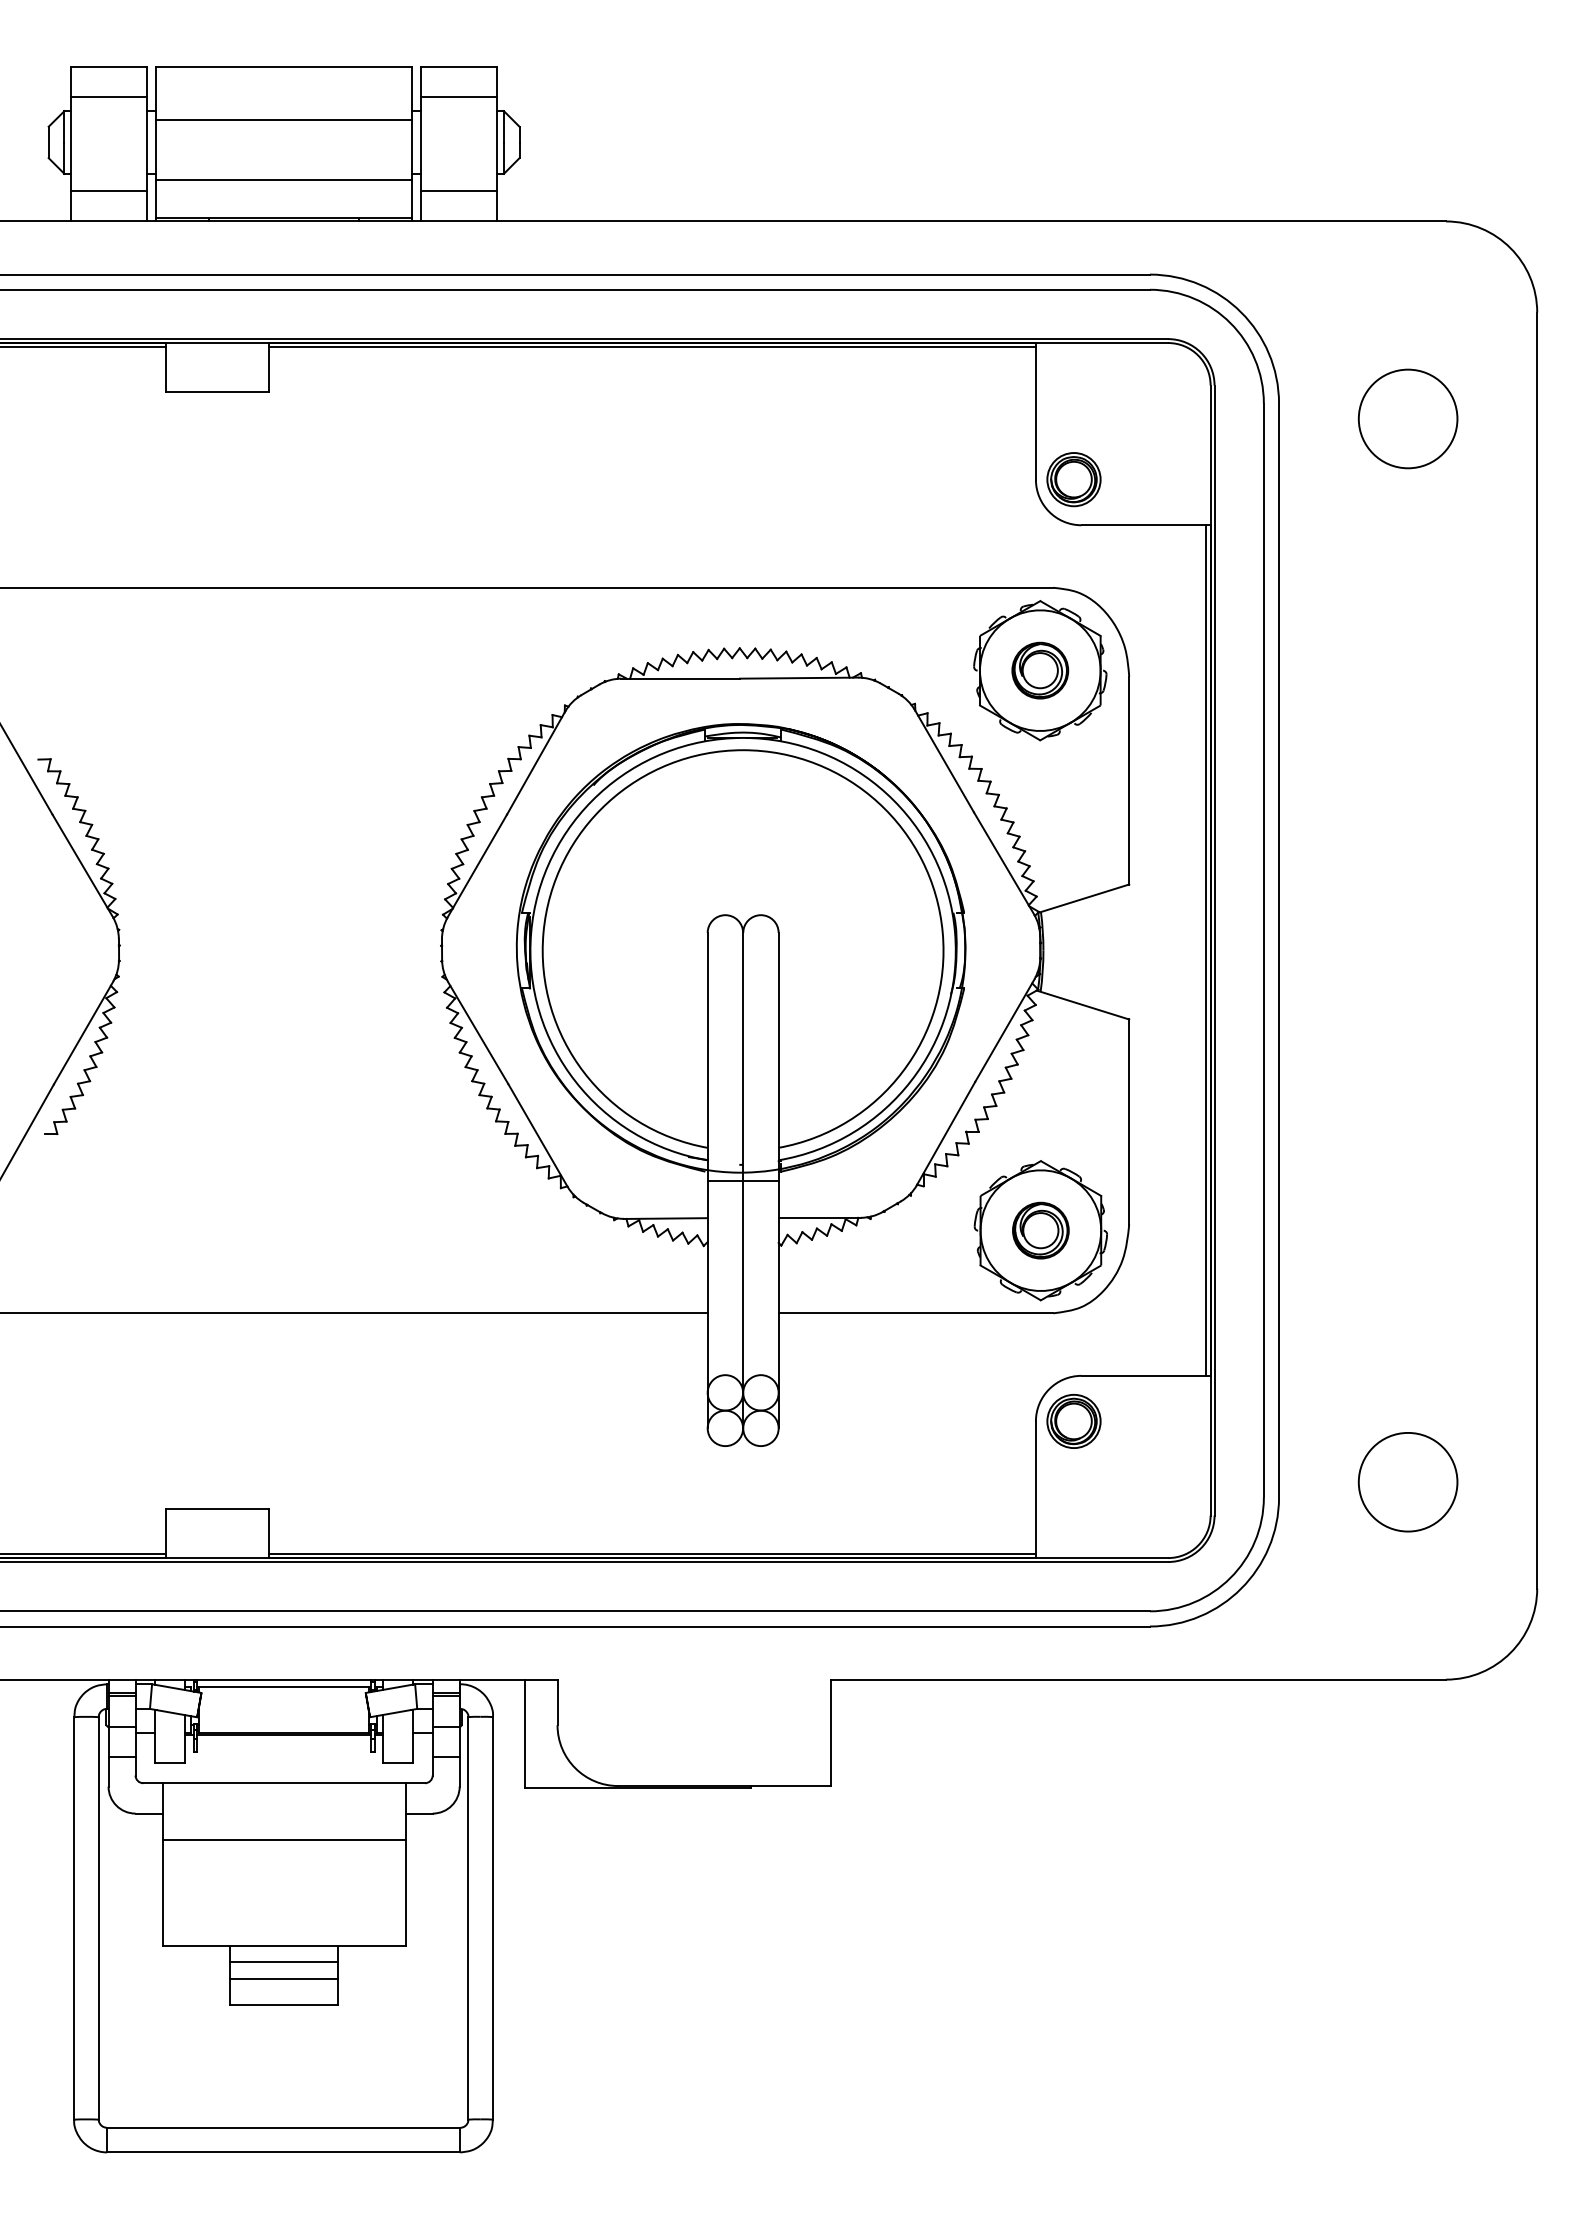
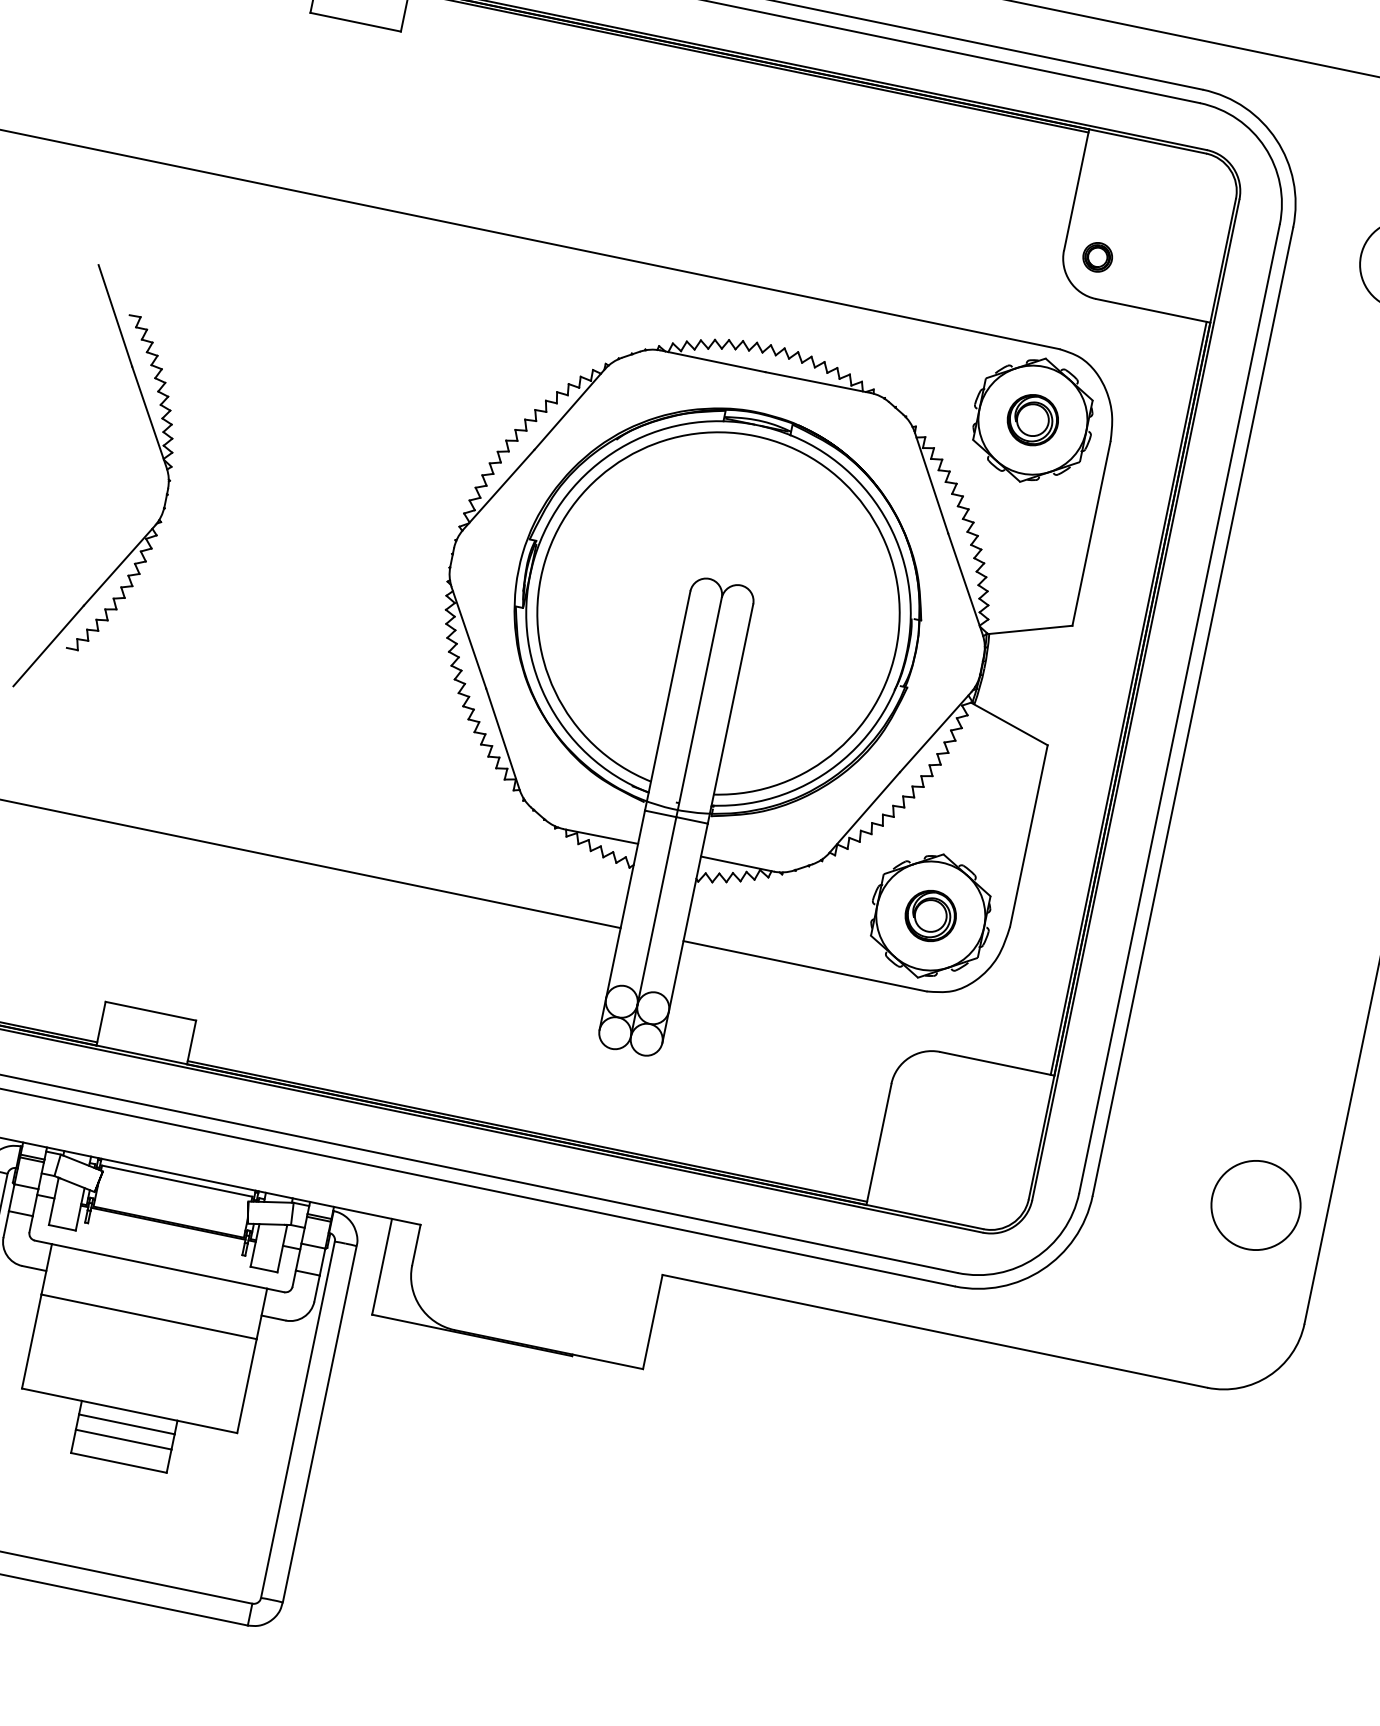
part: (1073, 479) -> (1097, 257), size x0.6
part: (1073, 1421) -> (924, 1090), removed
circle: (1407, 1482) -> (1255, 1205), moved

